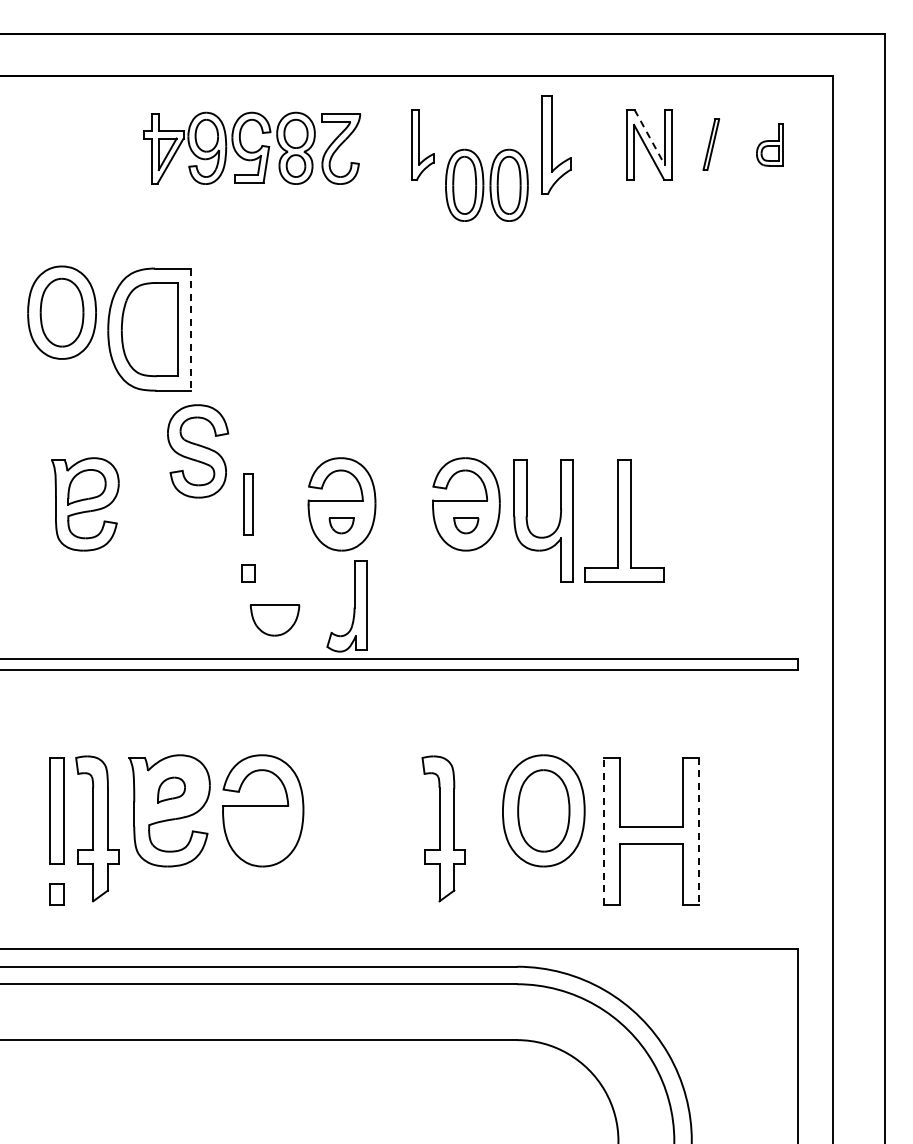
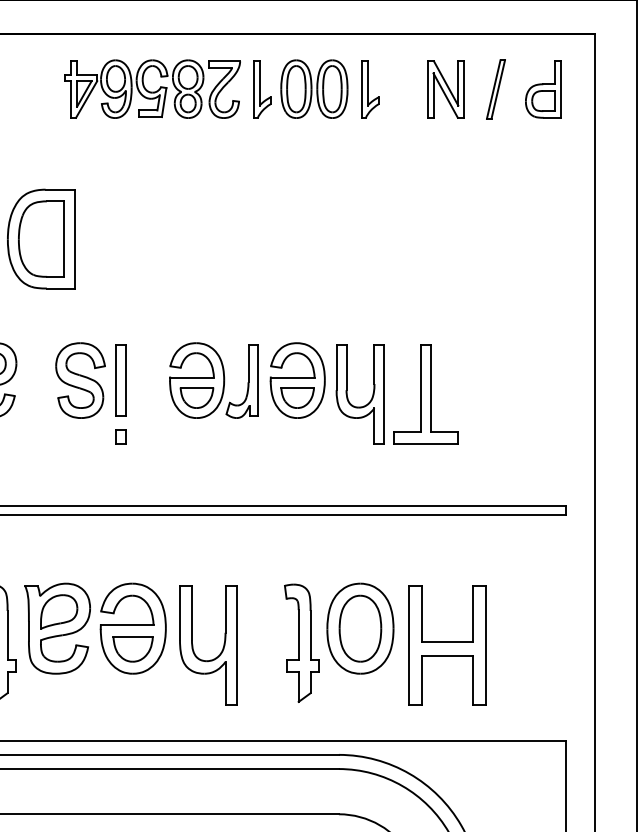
line: (649, 137) -> (445, 83), dashed -> solid
part: (556, 144) -> (370, 89), size x0.71
part: (711, 144) -> (496, 89), size x1.43
part: (769, 144) -> (543, 89), size x1.67
part: (252, 147) -> (152, 88), moved
part: (486, 184) -> (314, 88), moved
line: (191, 330) -> (75, 239), dashed -> solid
part: (198, 451) -> (80, 380), moved
part: (248, 504) -> (121, 380), size x1.43
part: (341, 525) -> (196, 397), size x1.67
part: (466, 525) -> (297, 397), size x1.67
part: (353, 607) -> (247, 382), moved
part: (274, 620) -> (132, 649), moved
part: (171, 789) -> (59, 611), size x1.67
part: (443, 828) -> (301, 642), moved
line: (604, 830) -> (409, 644), dashed -> solid
line: (698, 831) -> (485, 645), dashed -> solid
part: (368, 843) -> (218, 655), added

